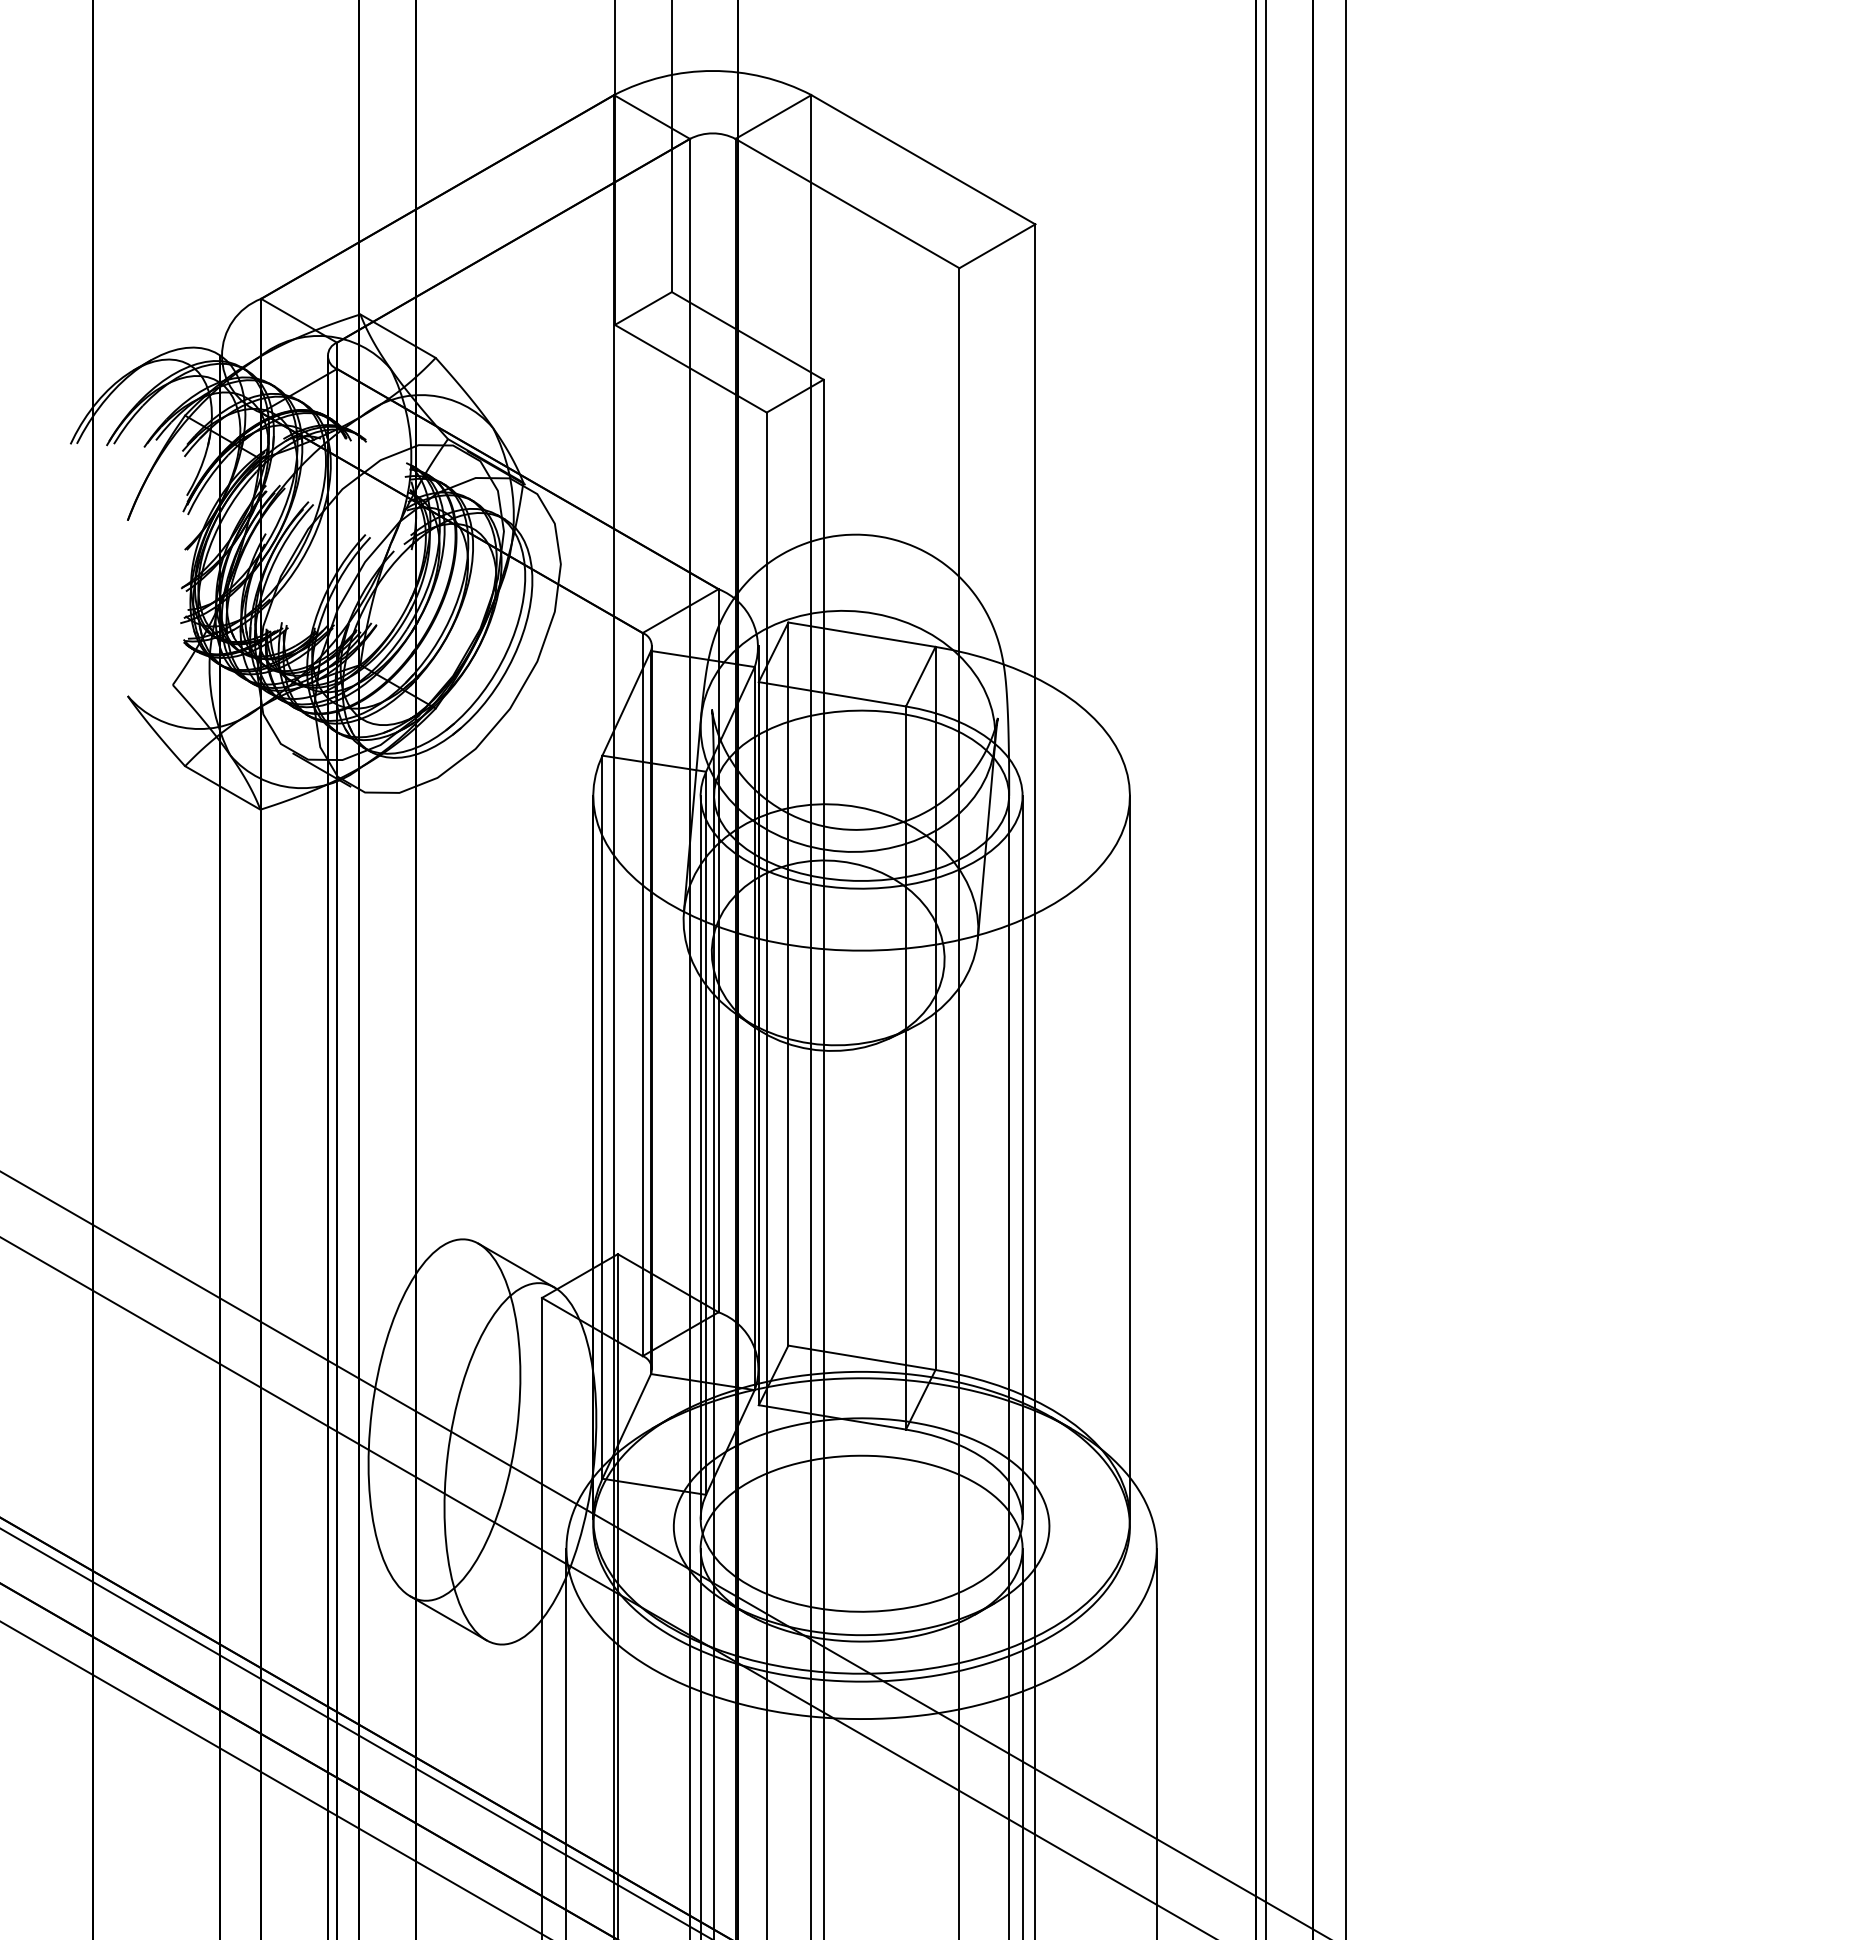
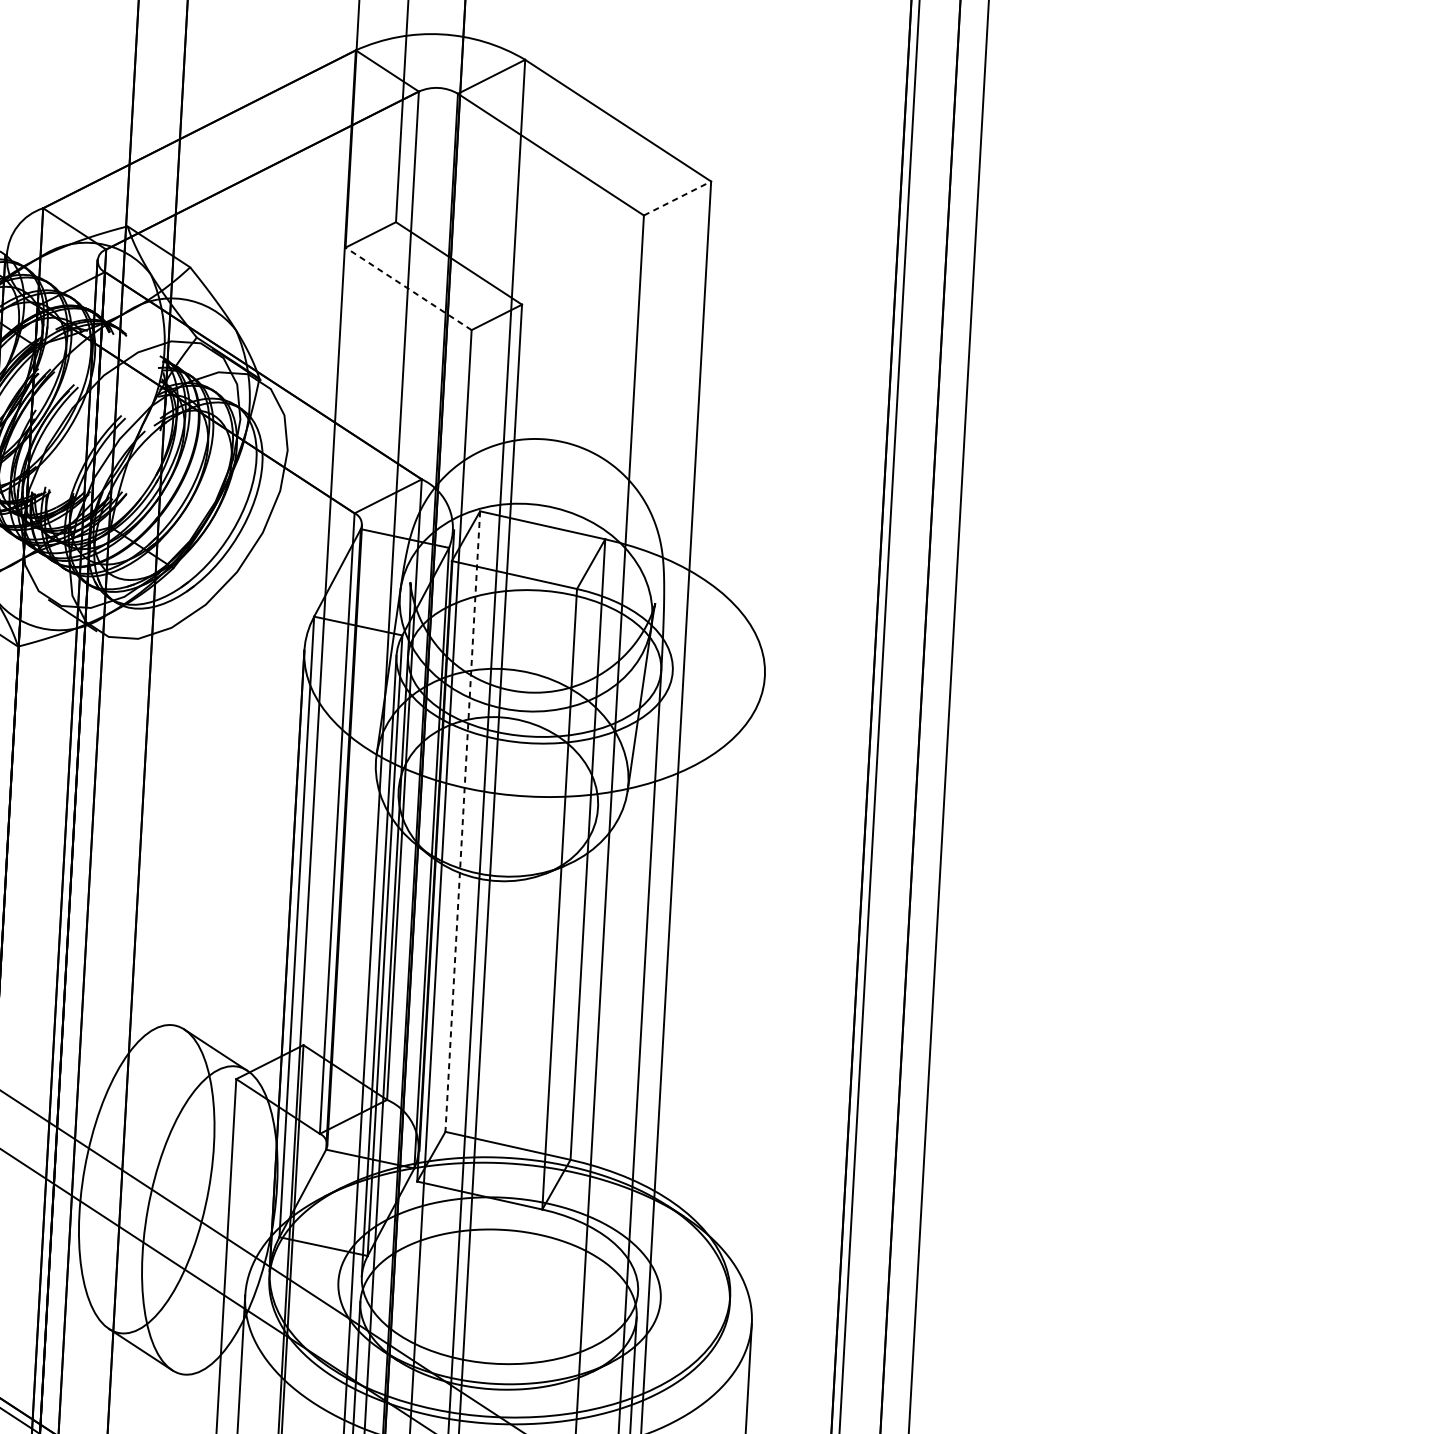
line: (997, 246) -> (677, 198), solid -> dashed
line: (690, 368) -> (408, 288), solid -> dashed
line: (788, 984) -> (462, 821), solid -> dashed
line: (1022, 1156) -> (655, 980), removed
line: (1129, 1156) -> (747, 985), removed

